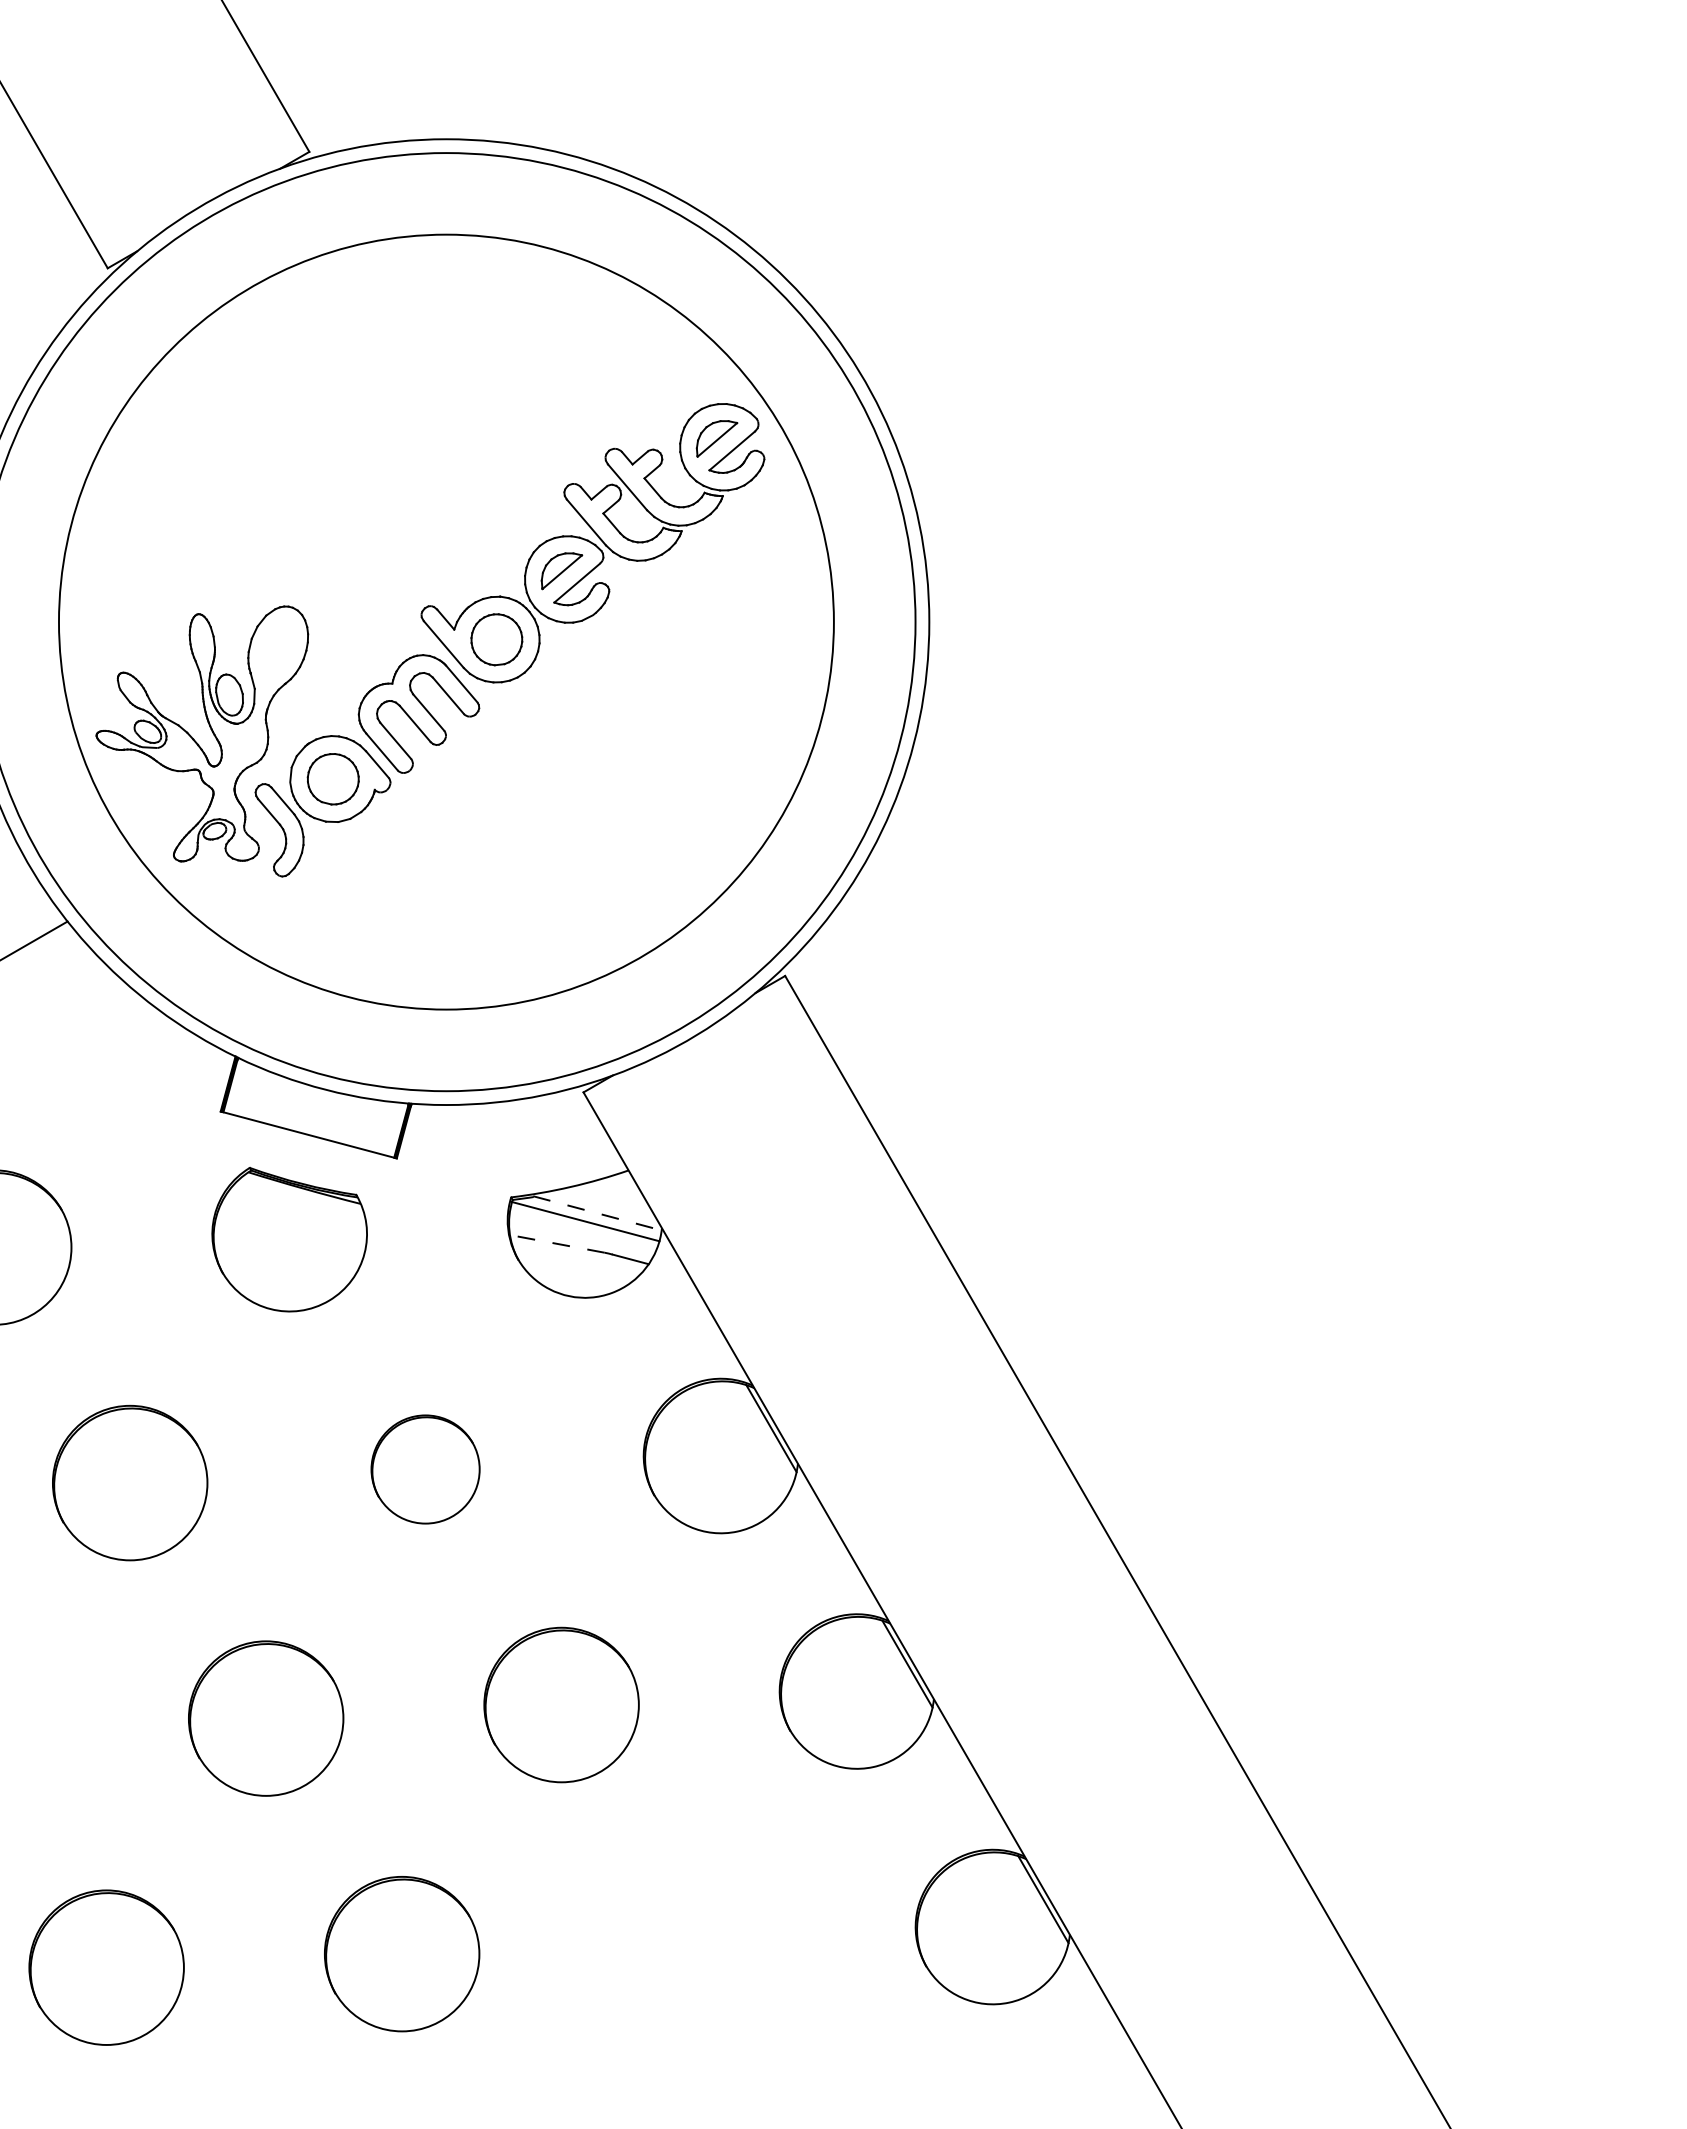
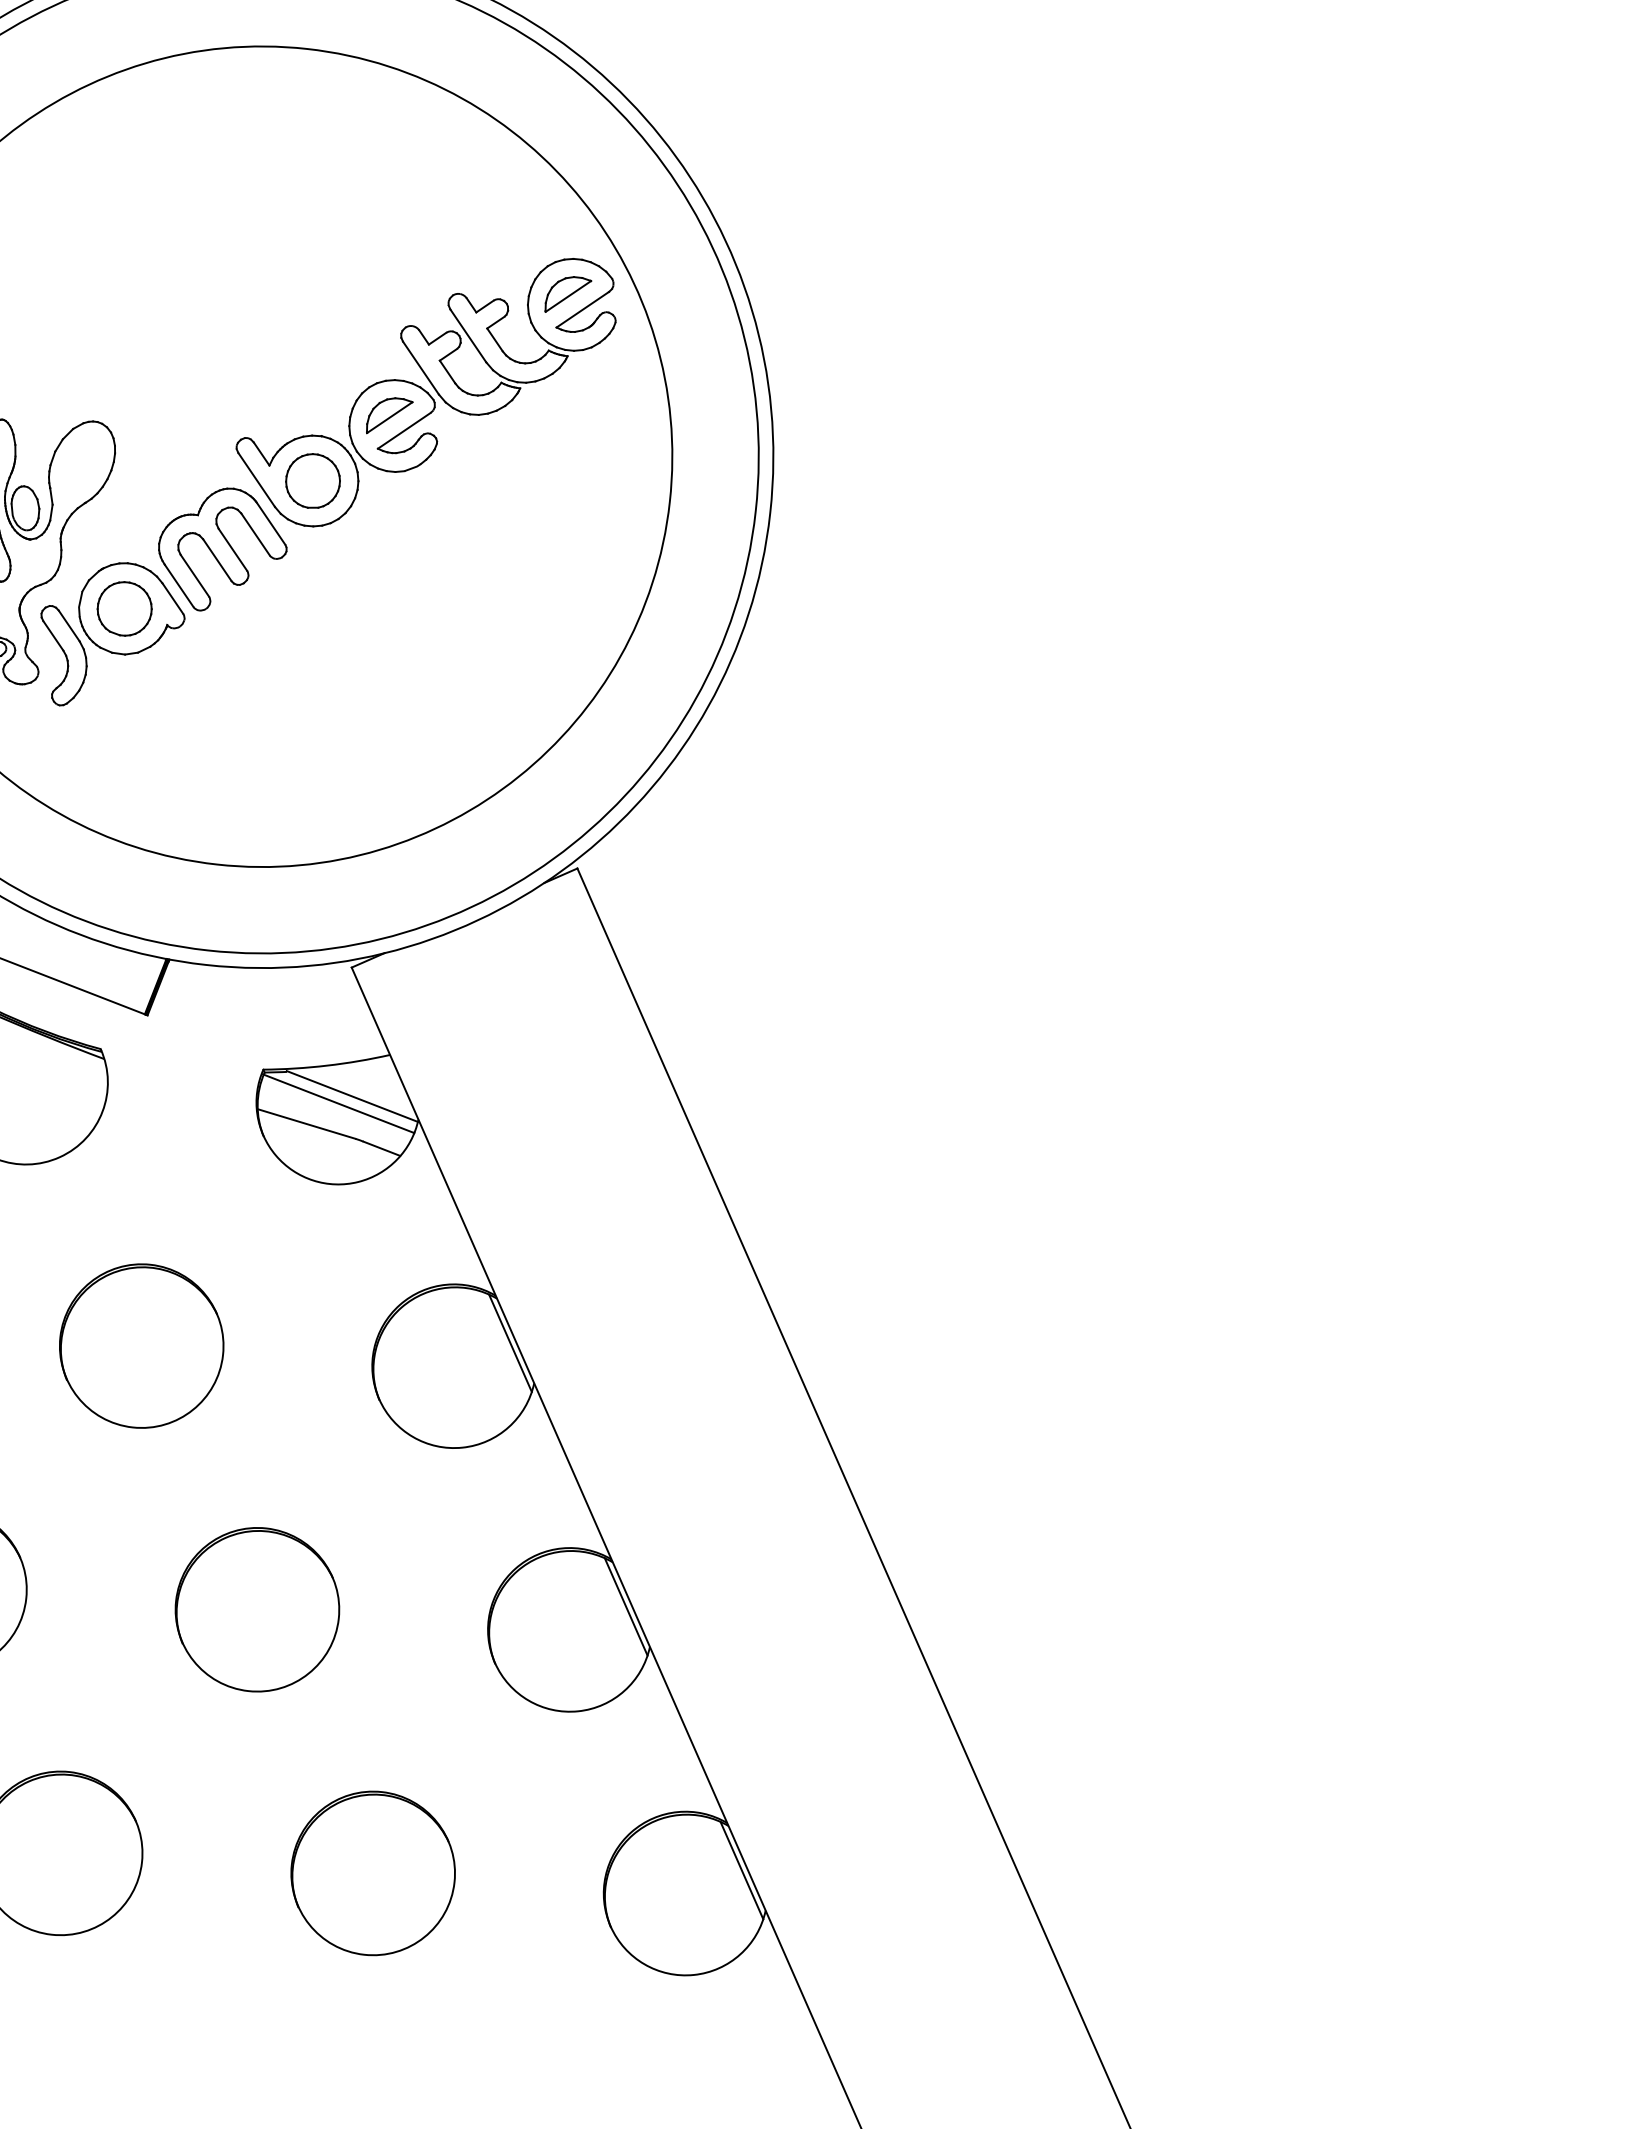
line: (597, 1213) -> (352, 1096), dashed -> solid
line: (556, 1243) -> (305, 1123), dashed -> solid
part: (425, 1469) -> (141, 1346), size x1.43
part: (697, 1940) -> (373, 1873), added

